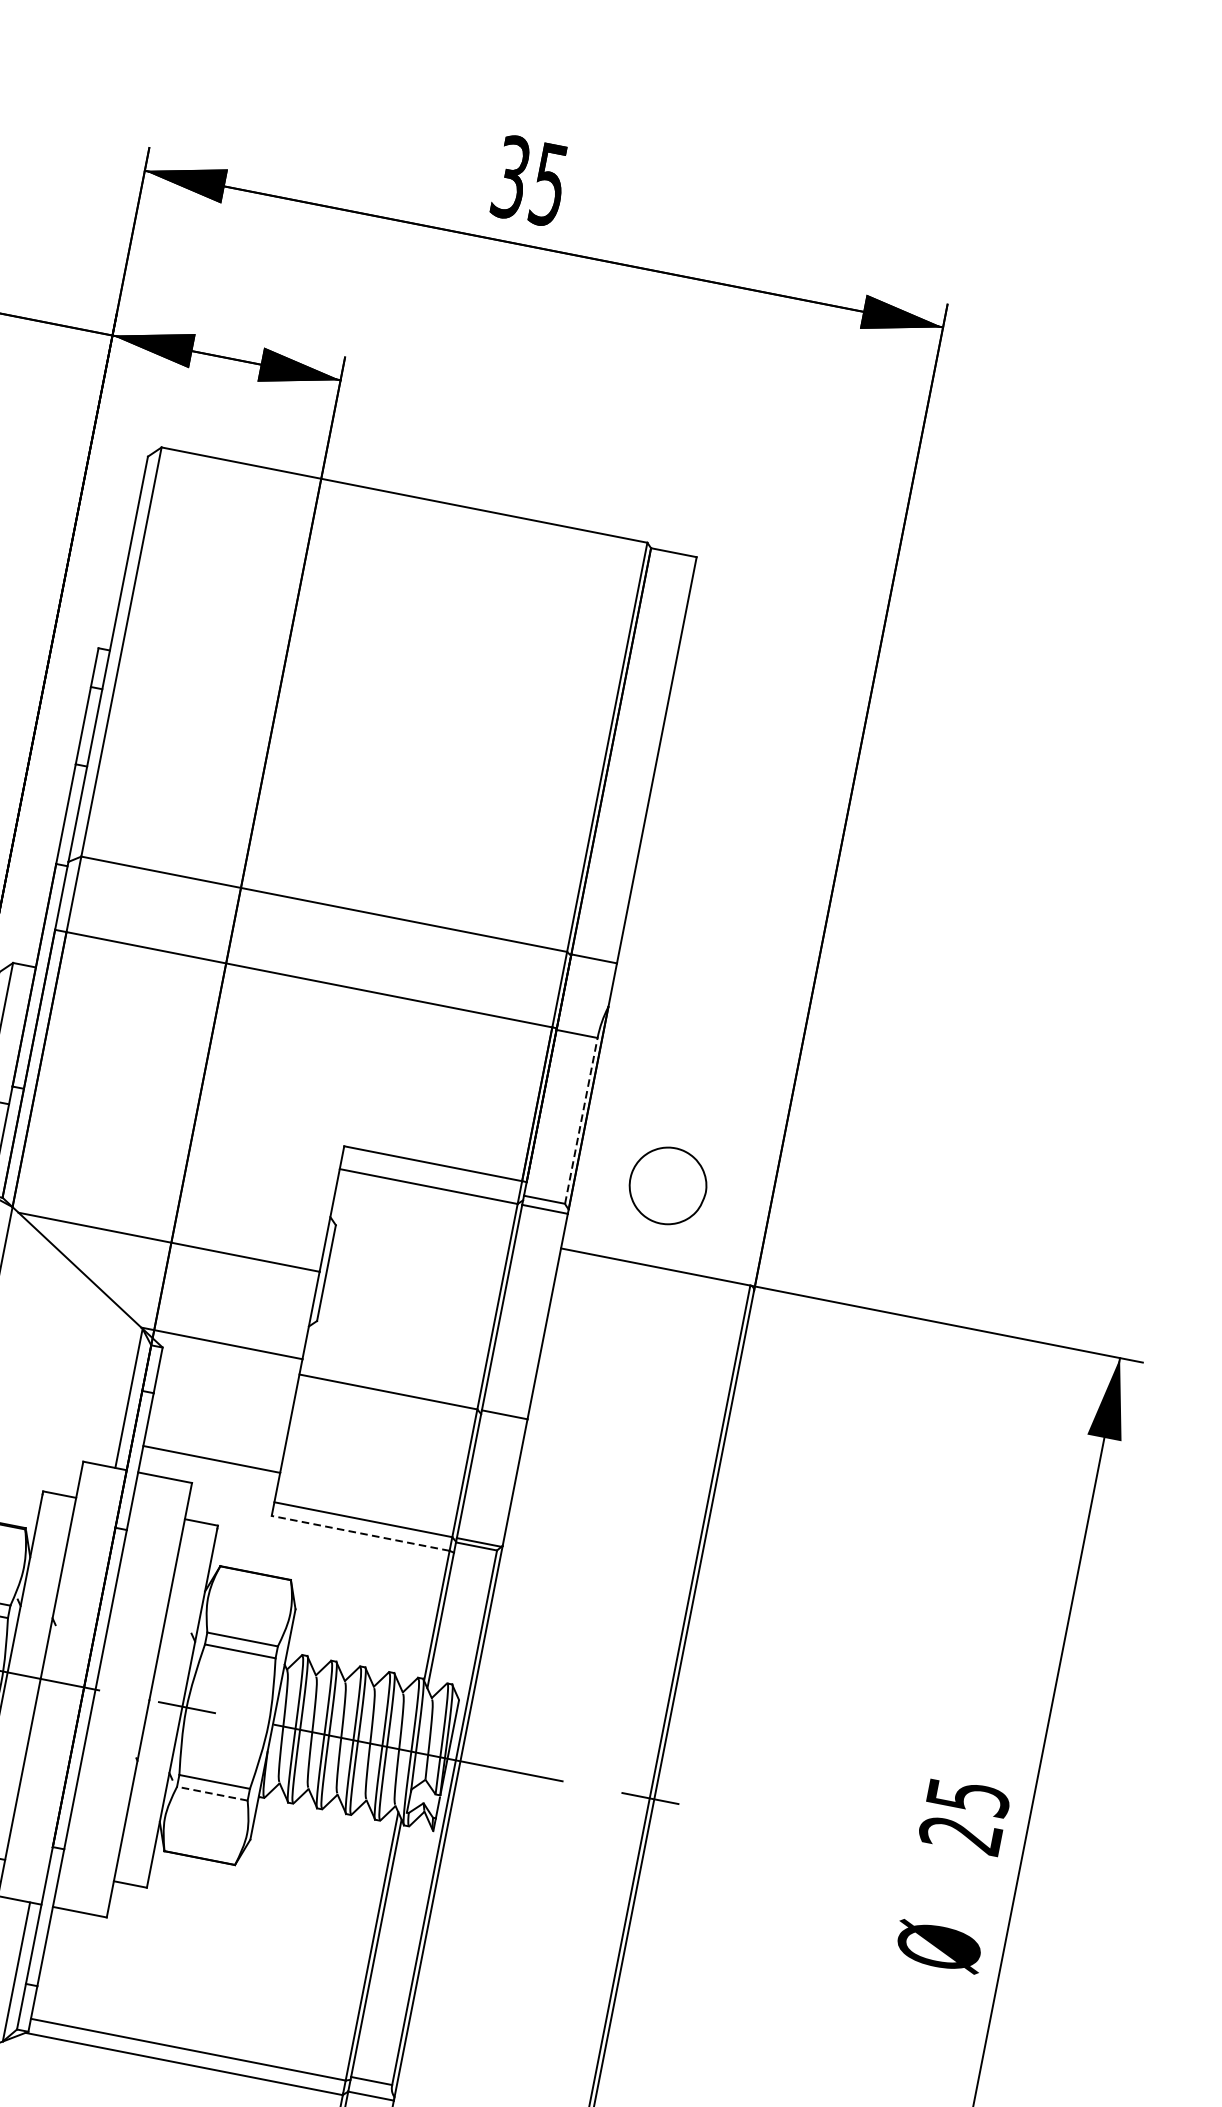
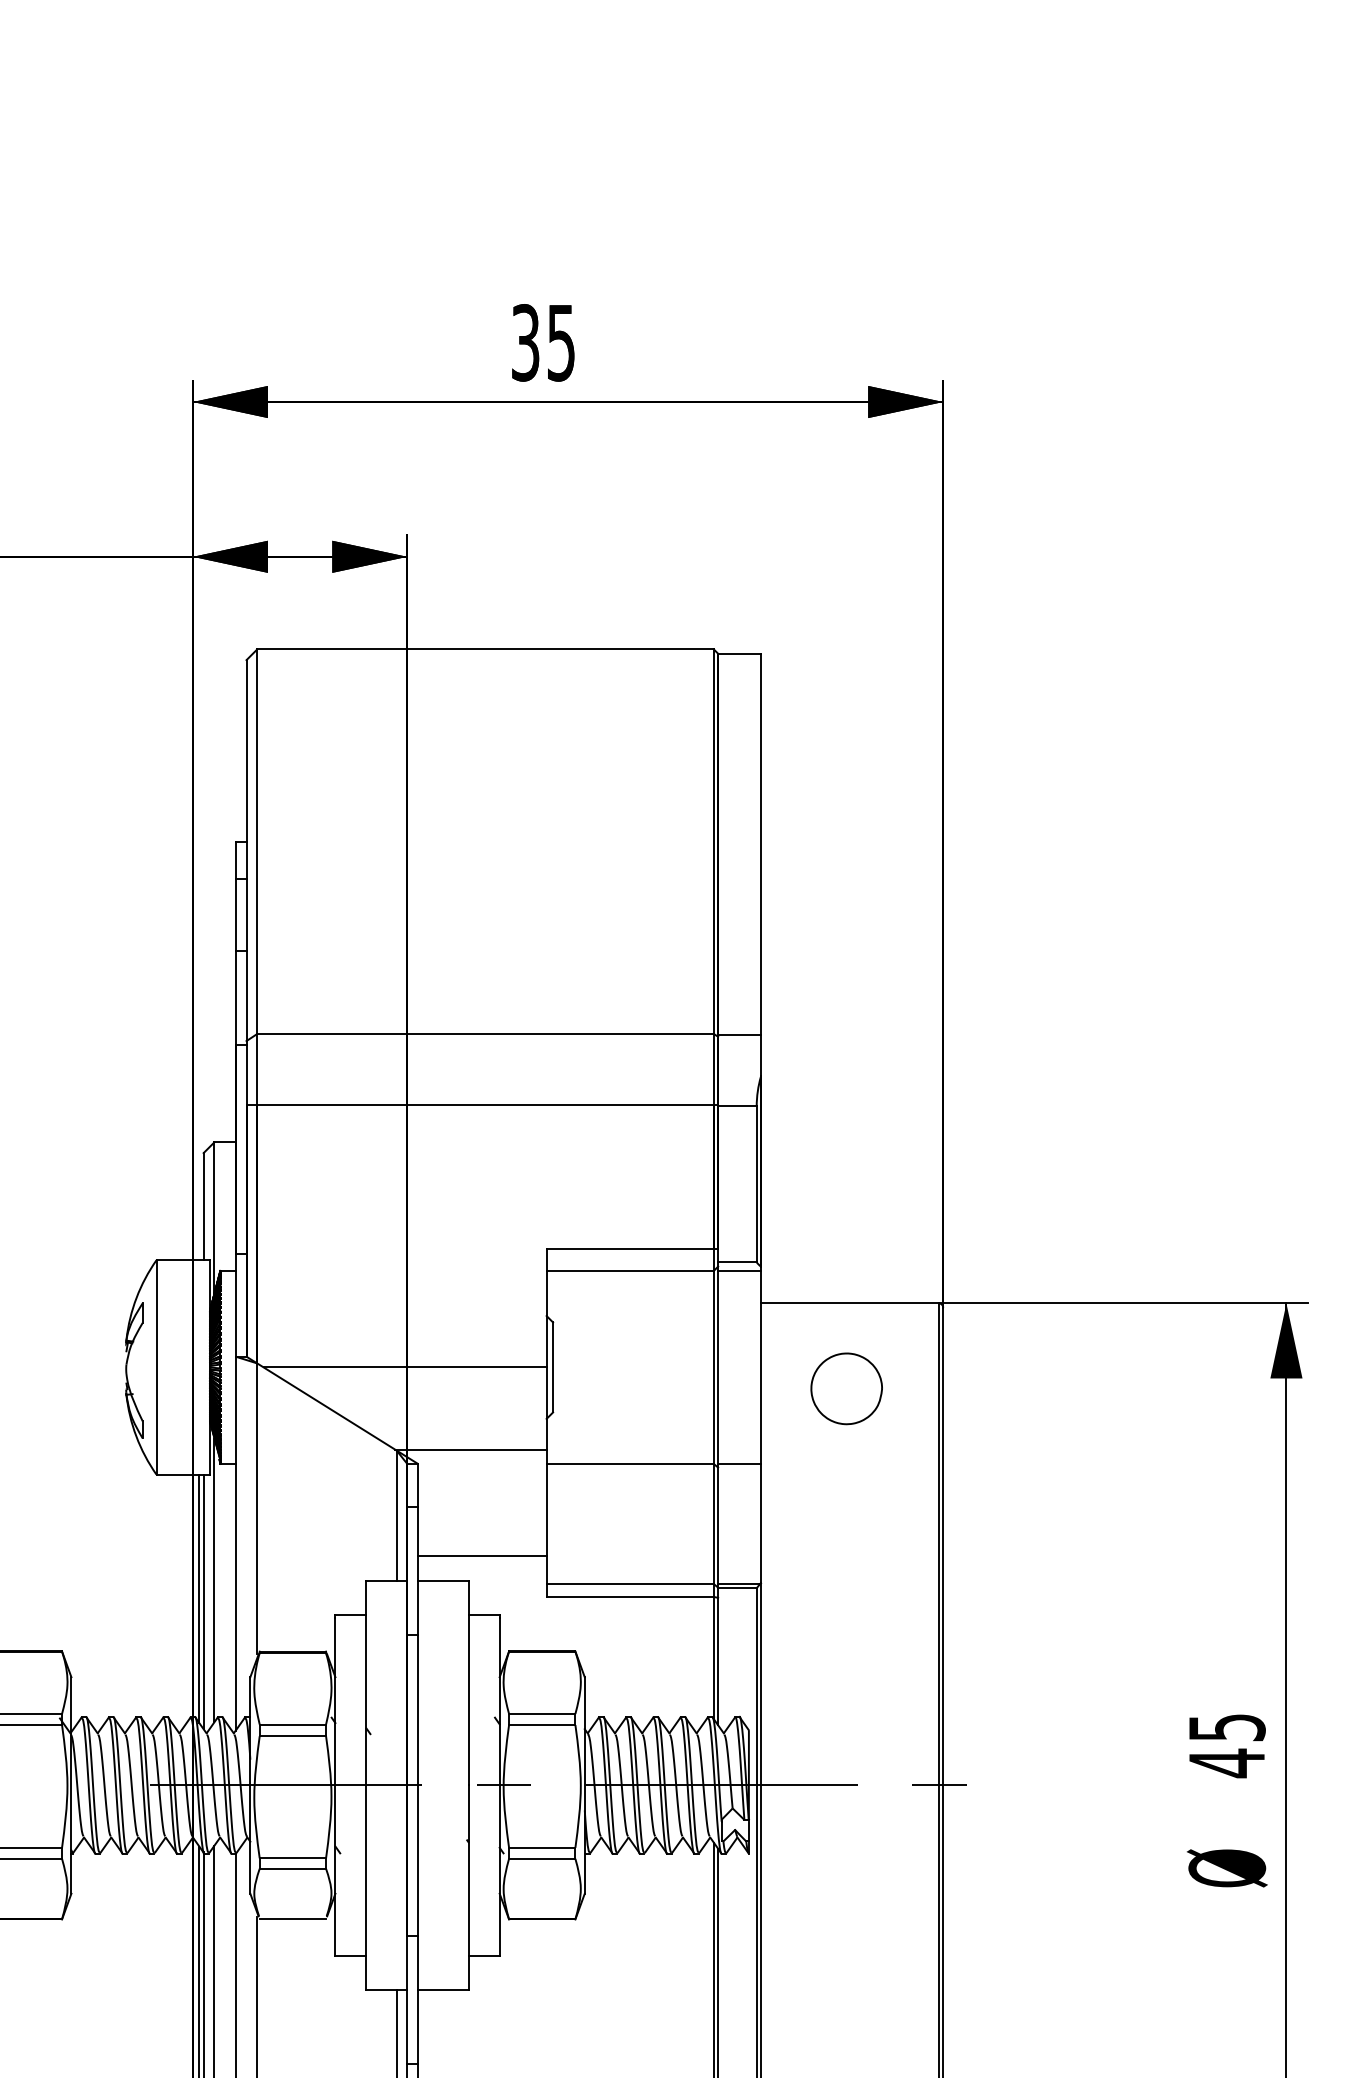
line: (581, 1120) -> (756, 1184), dashed -> solid
part: (667, 1185) -> (846, 1388), moved
line: (361, 1532) -> (630, 1596), dashed -> solid
line: (211, 1793) -> (541, 1858), dashed -> solid
text: (960, 1835) -> (1226, 1763), 25 -> 45

